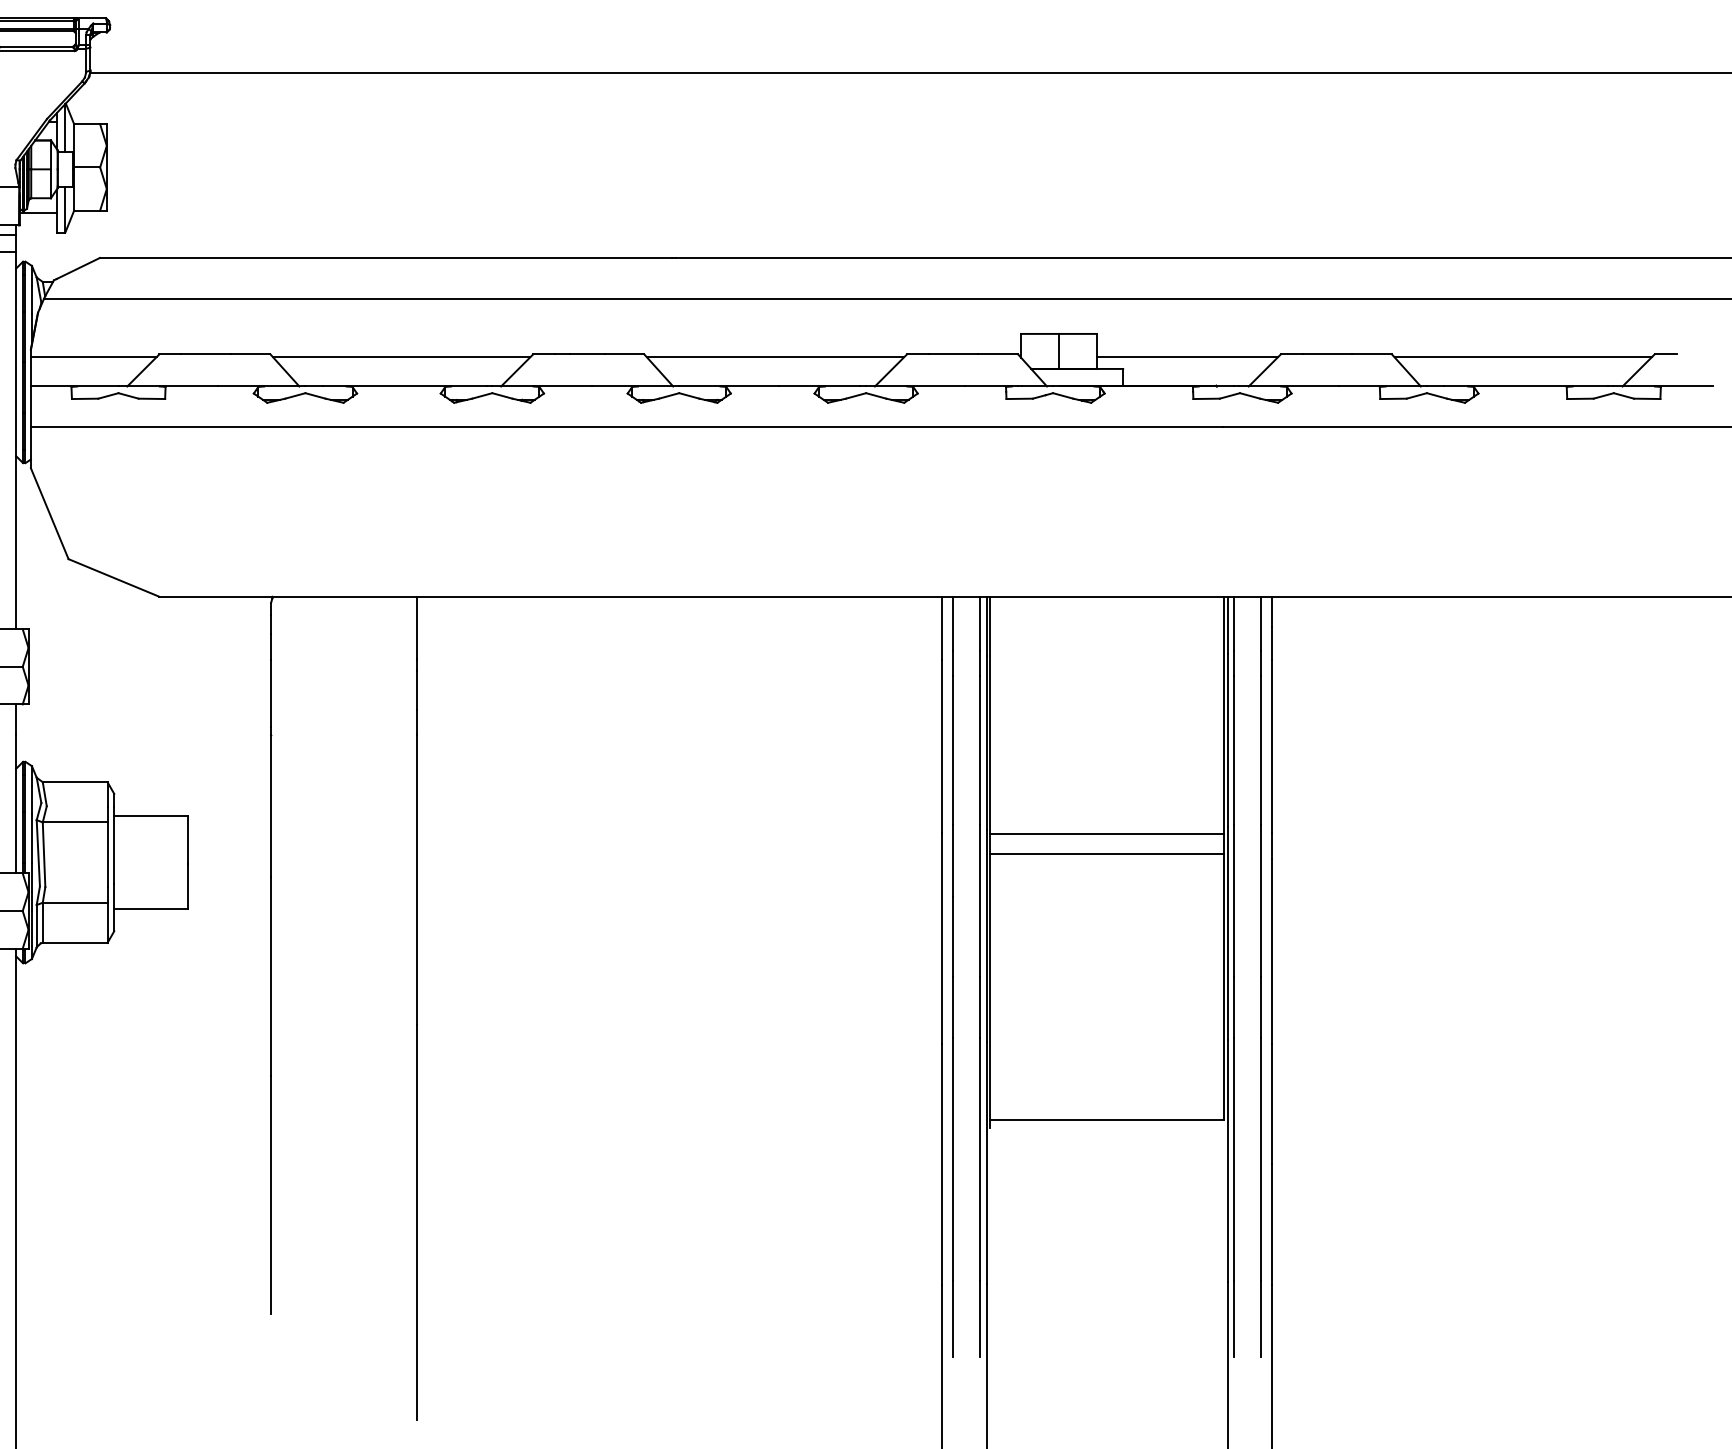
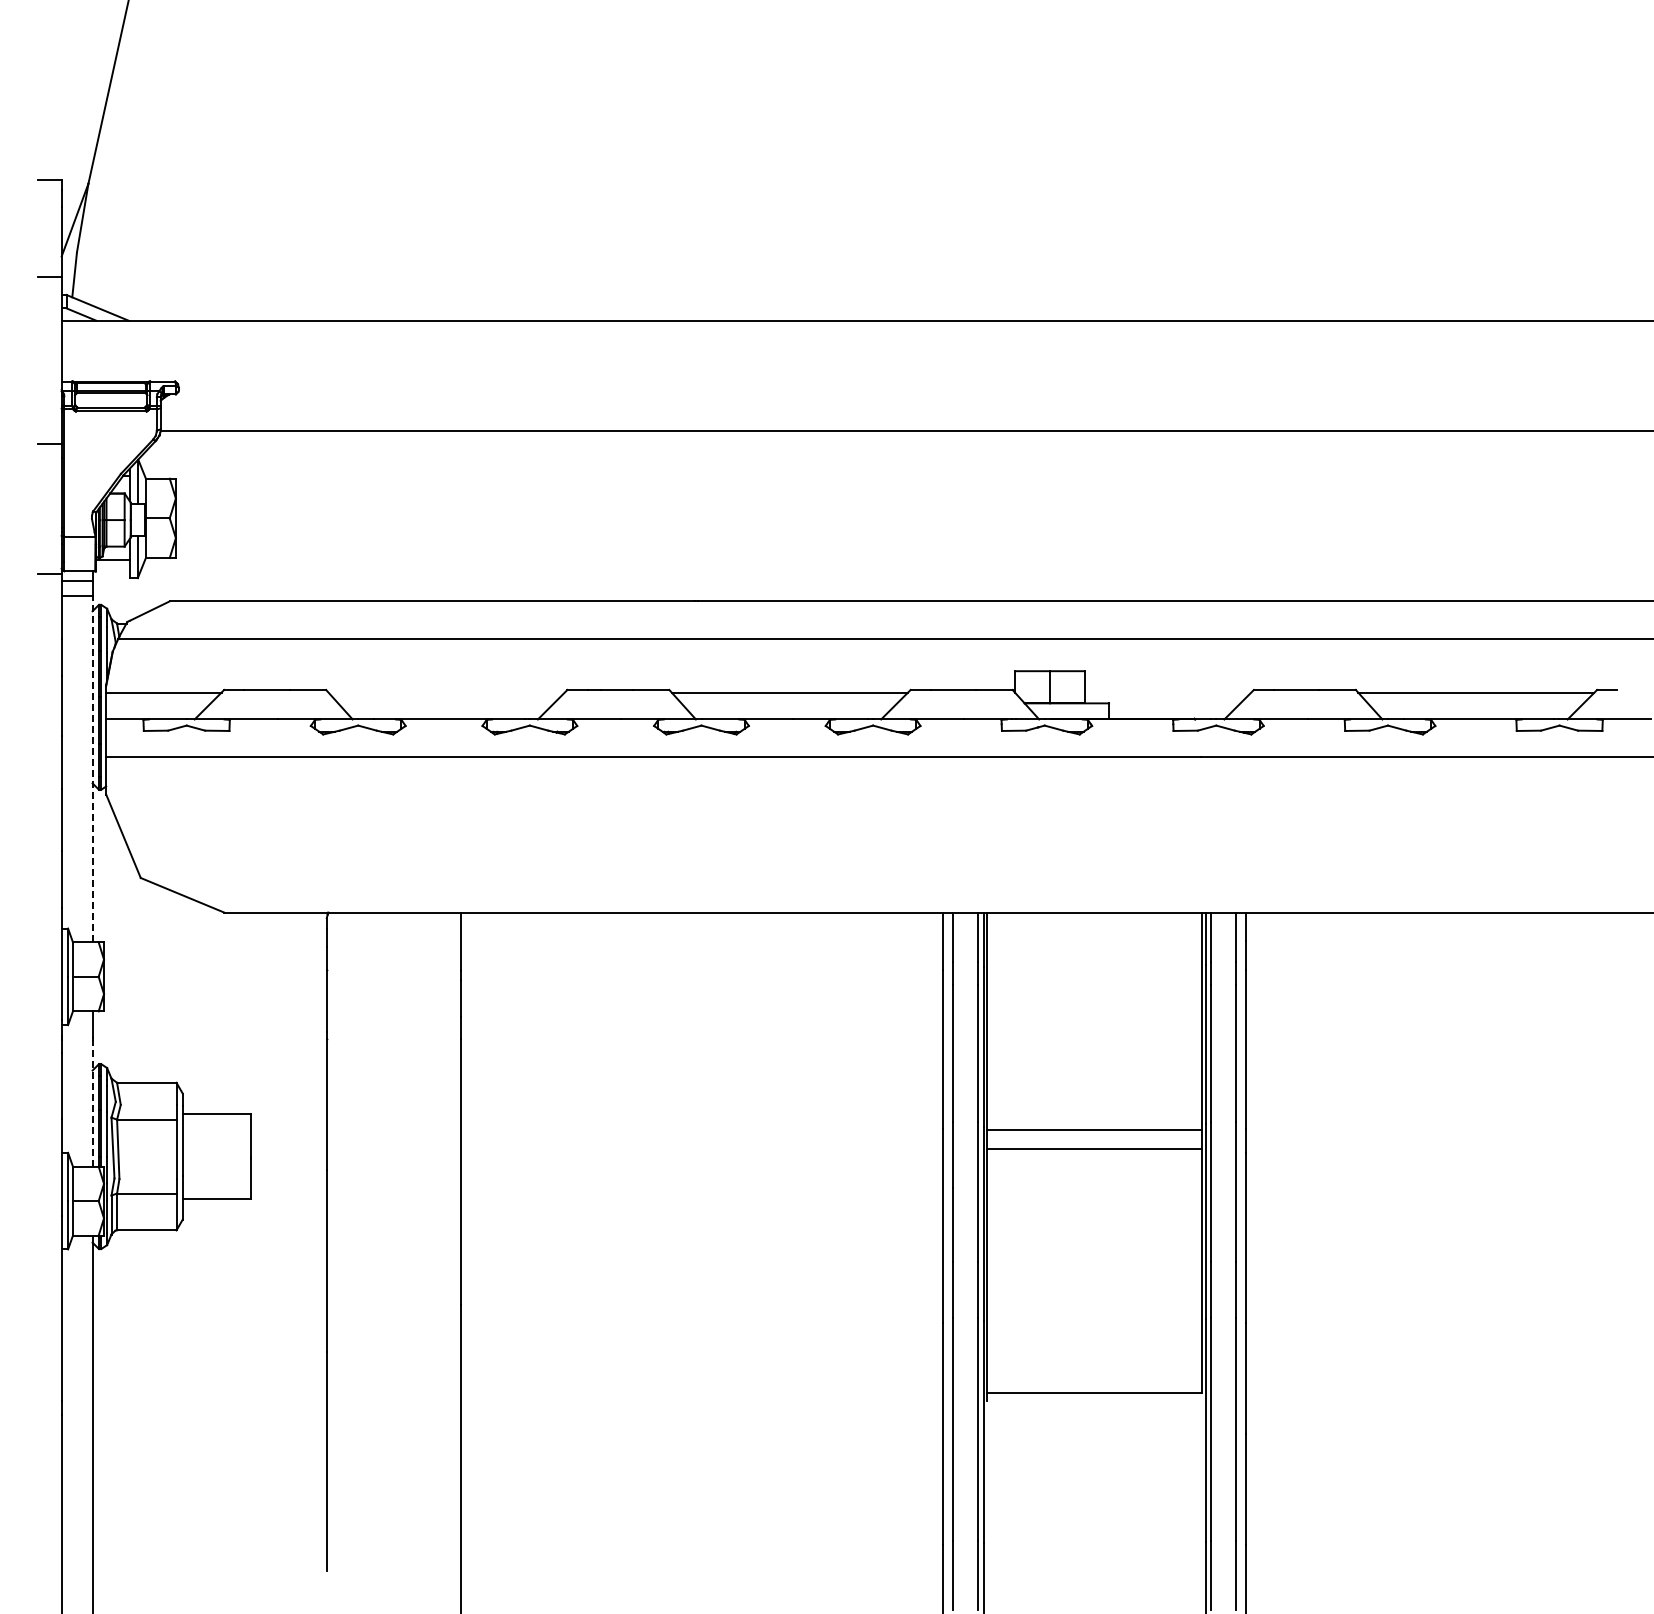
line: (401, 357) -> (446, 692), removed
line: (1186, 357) -> (1167, 692), removed
line: (16, 439) -> (92, 768), solid -> dashed
line: (16, 803) -> (92, 1102), solid -> dashed

